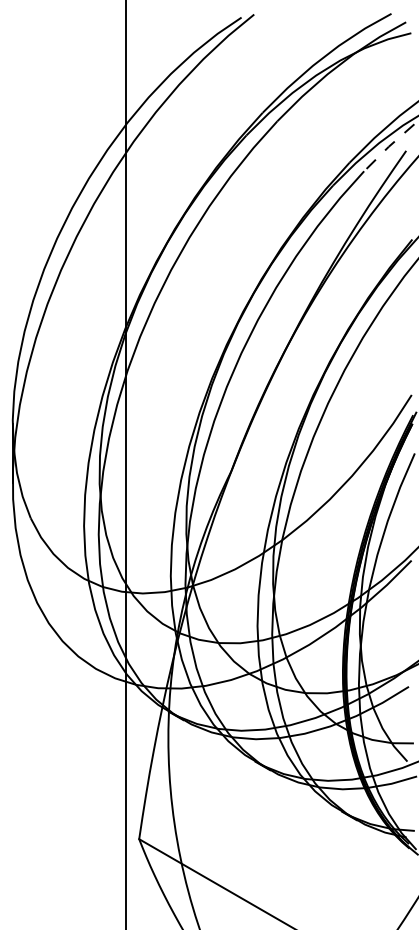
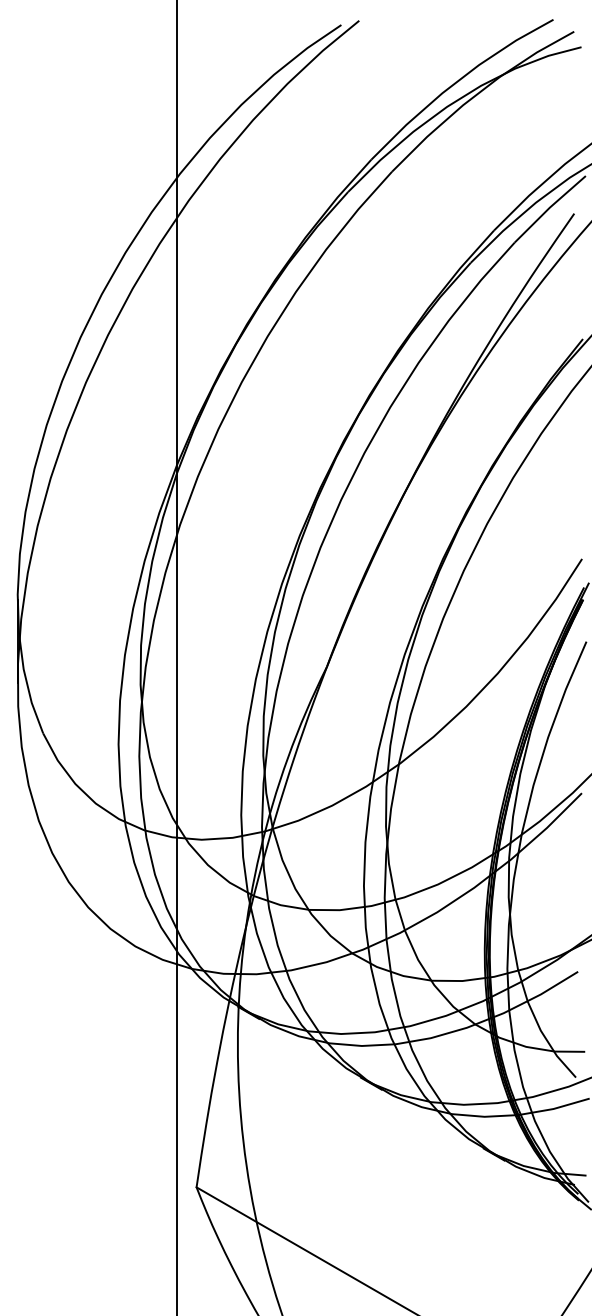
line: (388, 147) -> (549, 208), dashed -> solid

